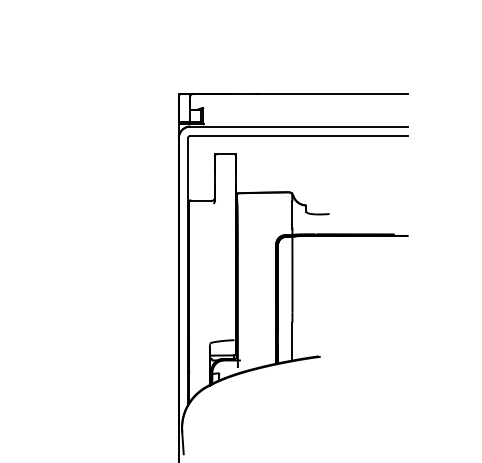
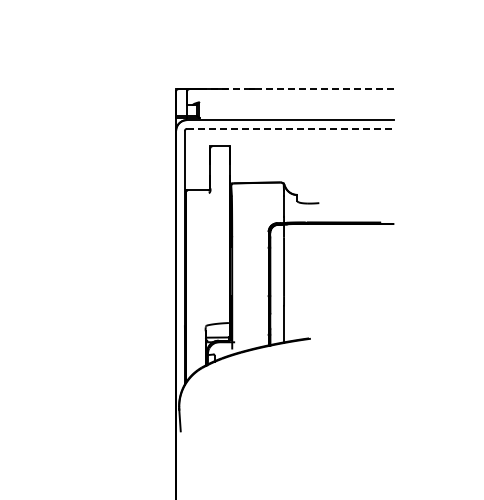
line: (306, 94) -> (297, 89), solid -> dashed
line: (299, 135) -> (290, 128), solid -> dashed

